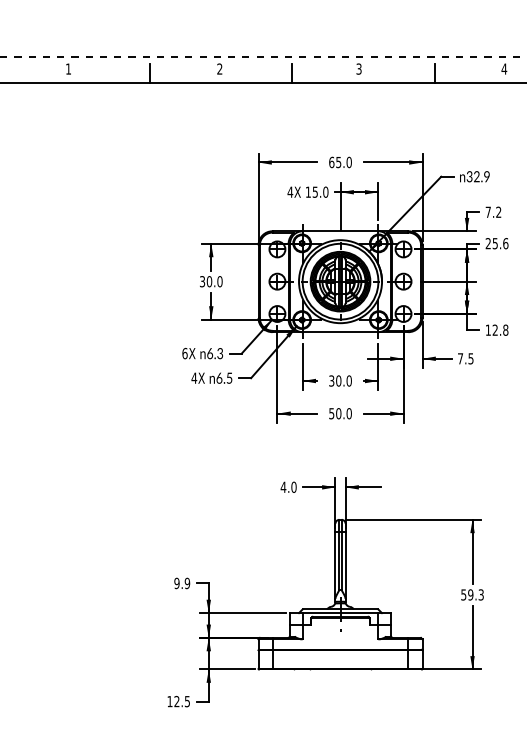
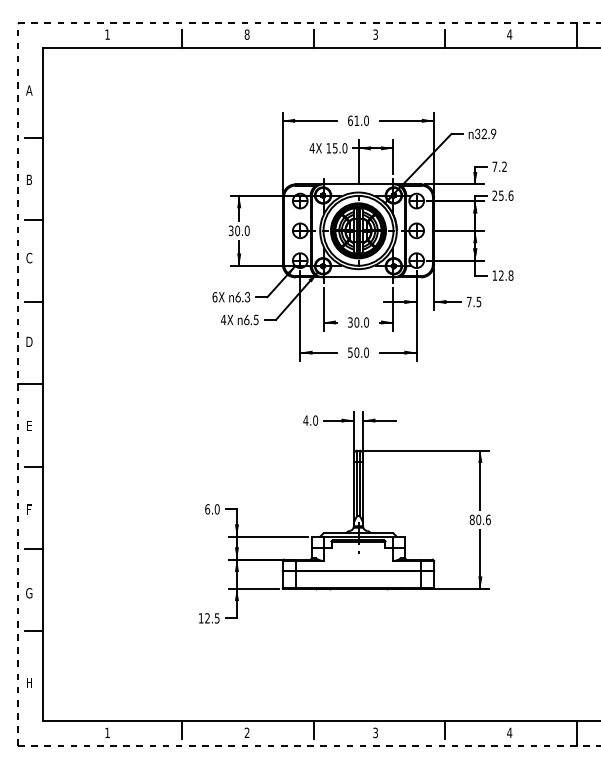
text: (219, 68) -> (246, 34), 2 -> 8
text: (338, 162) -> (356, 120), 65.0 -> 61.0
text: (182, 583) -> (212, 509), 9.9 -> 6.0
text: (471, 594) -> (479, 519), 59.3 -> 80.6

